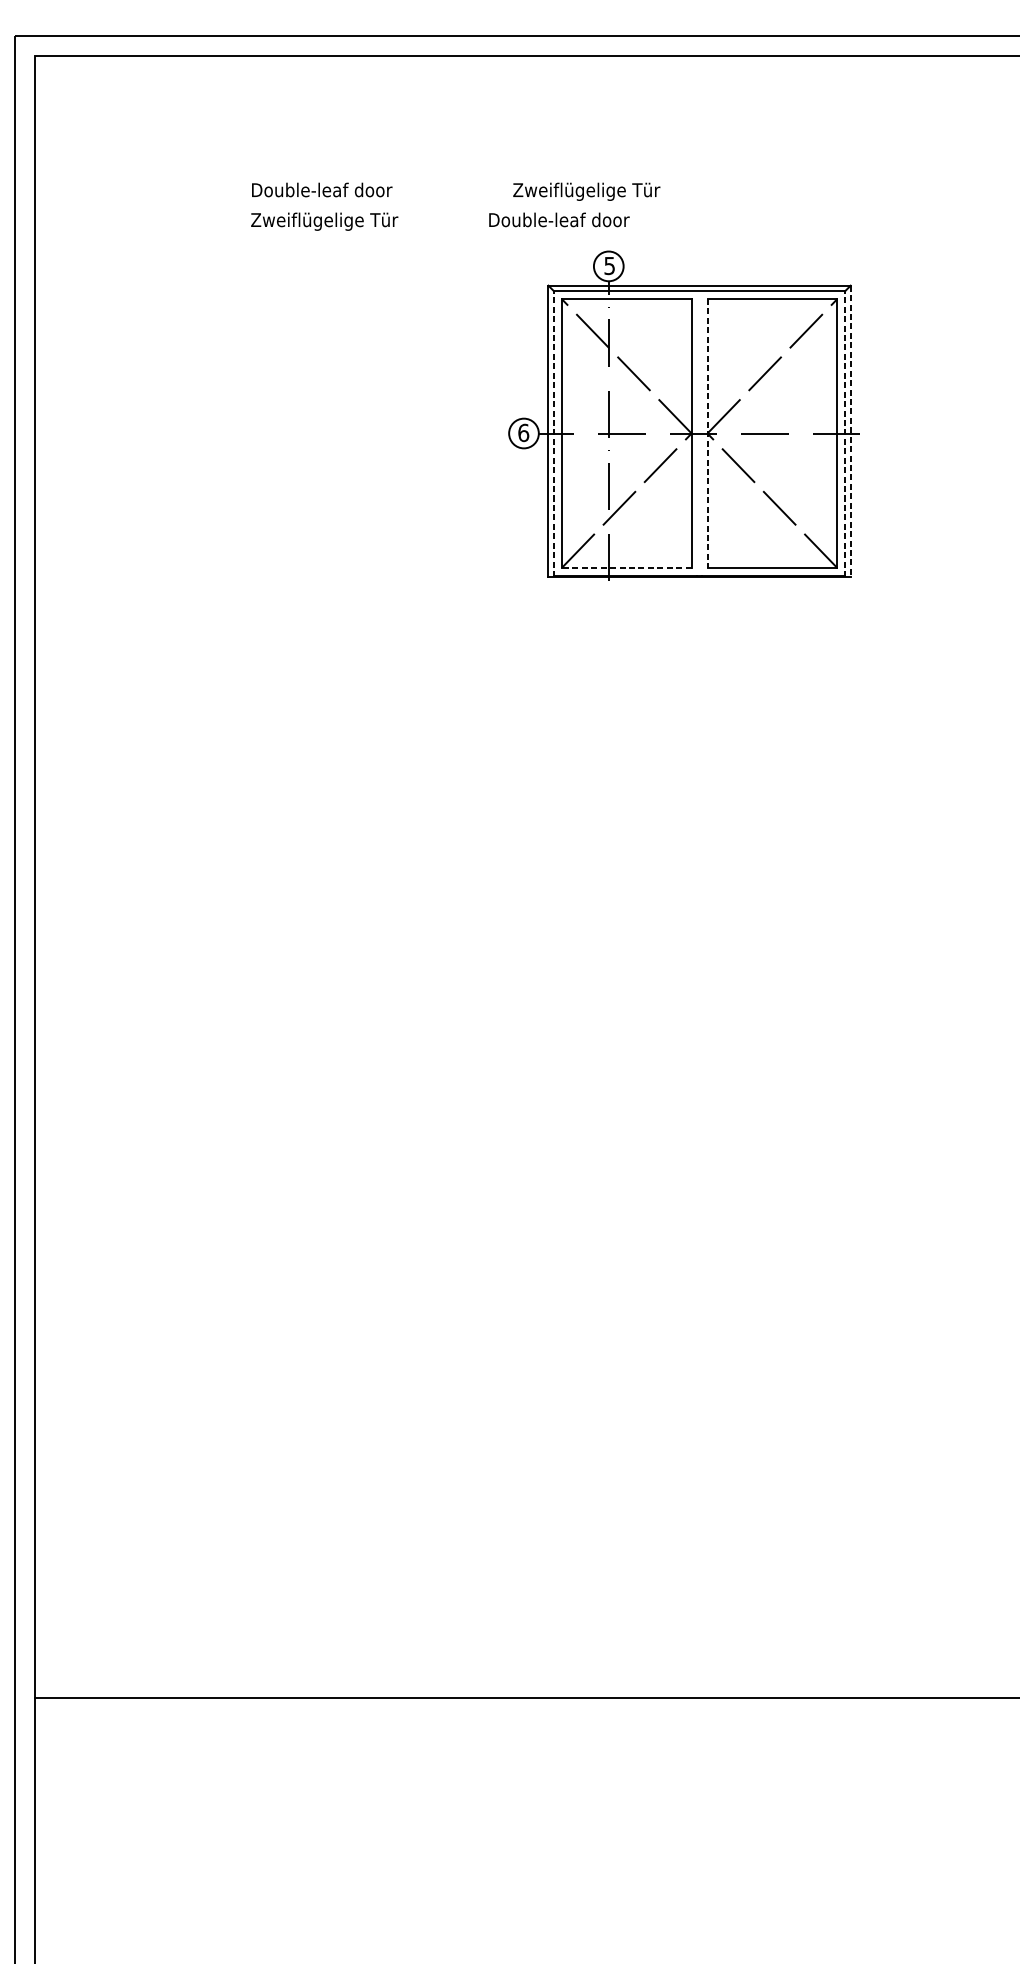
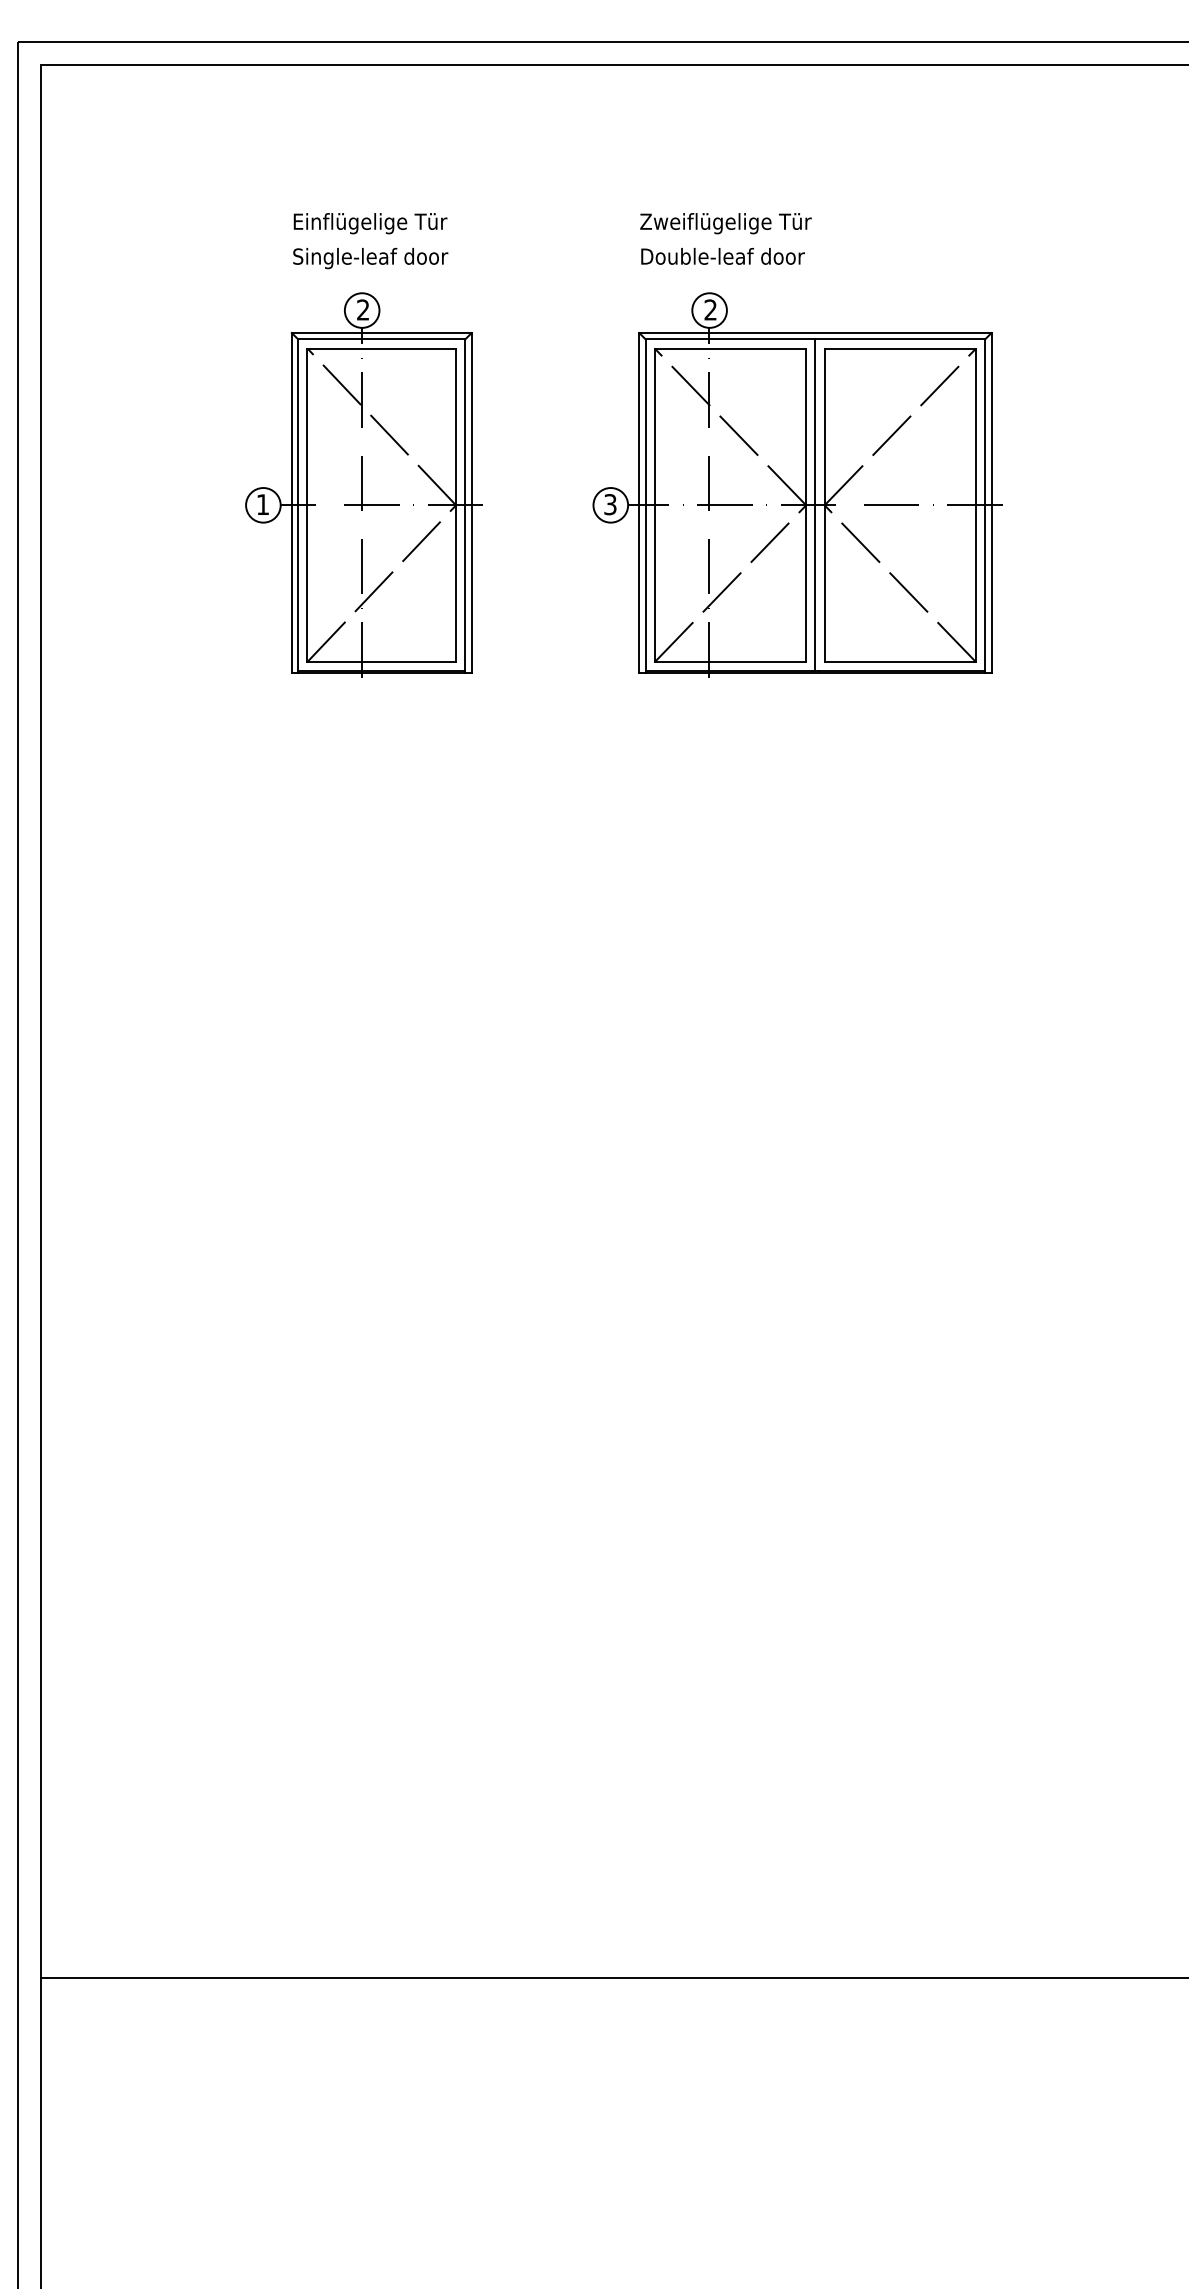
text: (322, 191) -> (376, 223), Double-leaf door -> Einflügelige Tür
text: (586, 191) -> (725, 223), moved
text: (558, 220) -> (722, 256), moved
text: (324, 221) -> (378, 258), Zweiflügelige Tür -> Single-leaf door
text: (609, 265) -> (710, 309), 5 -> 2
part: (311, 415) -> (363, 484), added
line: (850, 431) -> (991, 502), dashed -> solid
text: (523, 432) -> (610, 504), 6 -> 3
line: (553, 433) -> (645, 505), dashed -> solid
line: (699, 433) -> (815, 505), added
line: (707, 433) -> (824, 505), dashed -> solid
line: (845, 433) -> (985, 505), dashed -> solid
line: (626, 568) -> (730, 662), dashed -> solid

